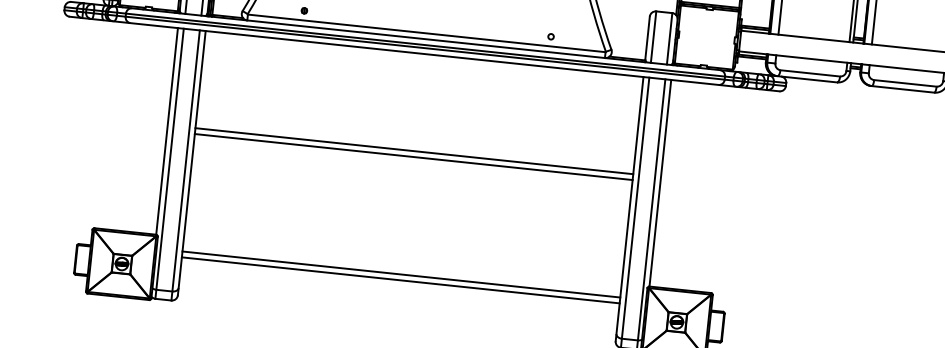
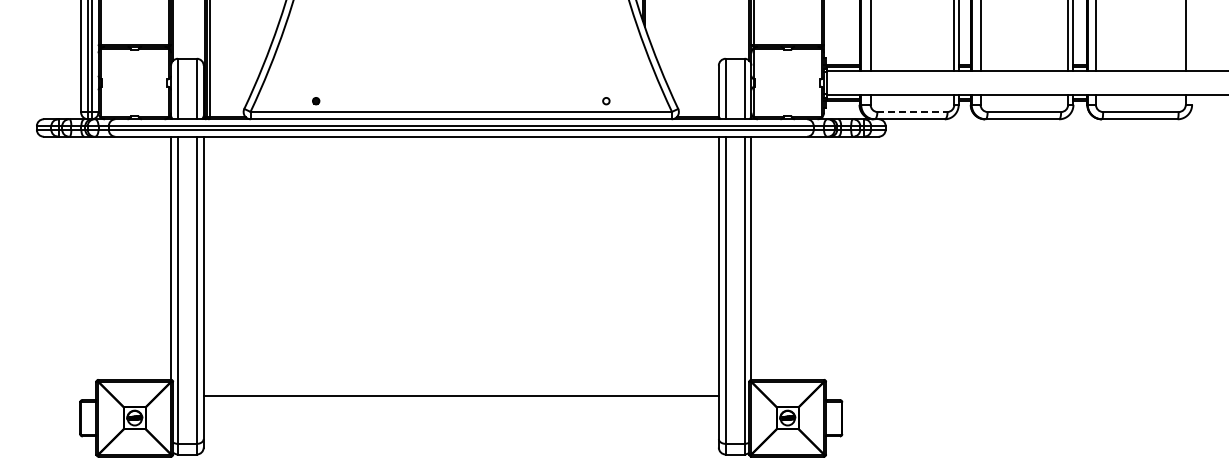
line: (810, 73) -> (912, 112), solid -> dashed
line: (413, 151) -> (460, 251), removed
line: (413, 156) -> (460, 257), removed
line: (400, 280) -> (460, 403), removed

